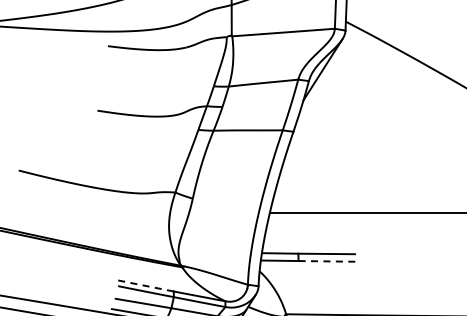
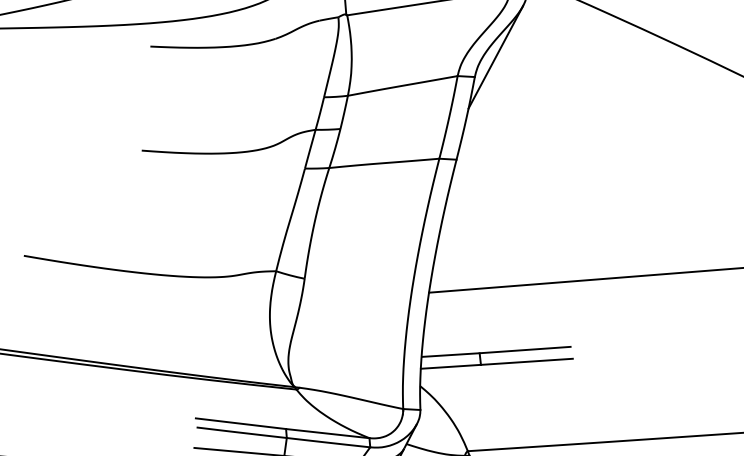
line: (327, 261) -> (527, 361), dashed -> solid
line: (145, 285) -> (240, 423), dashed -> solid

